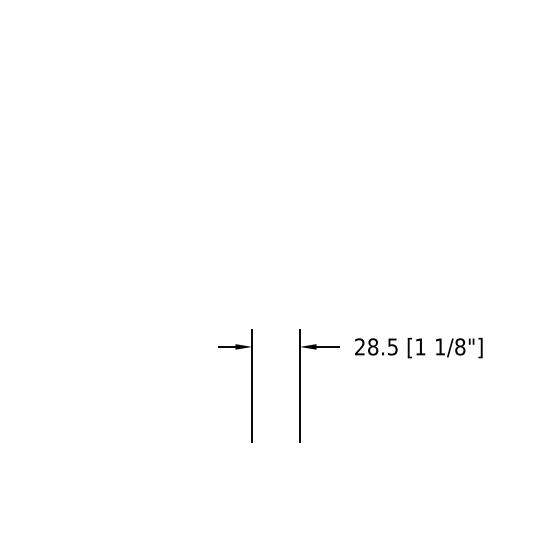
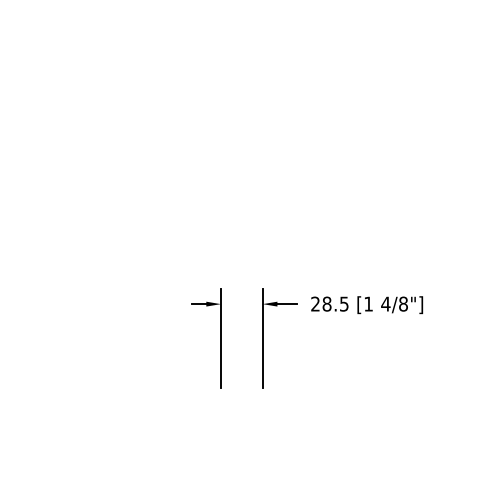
text: (439, 346) -> (385, 303), 1/8"] -> 4/8"]

